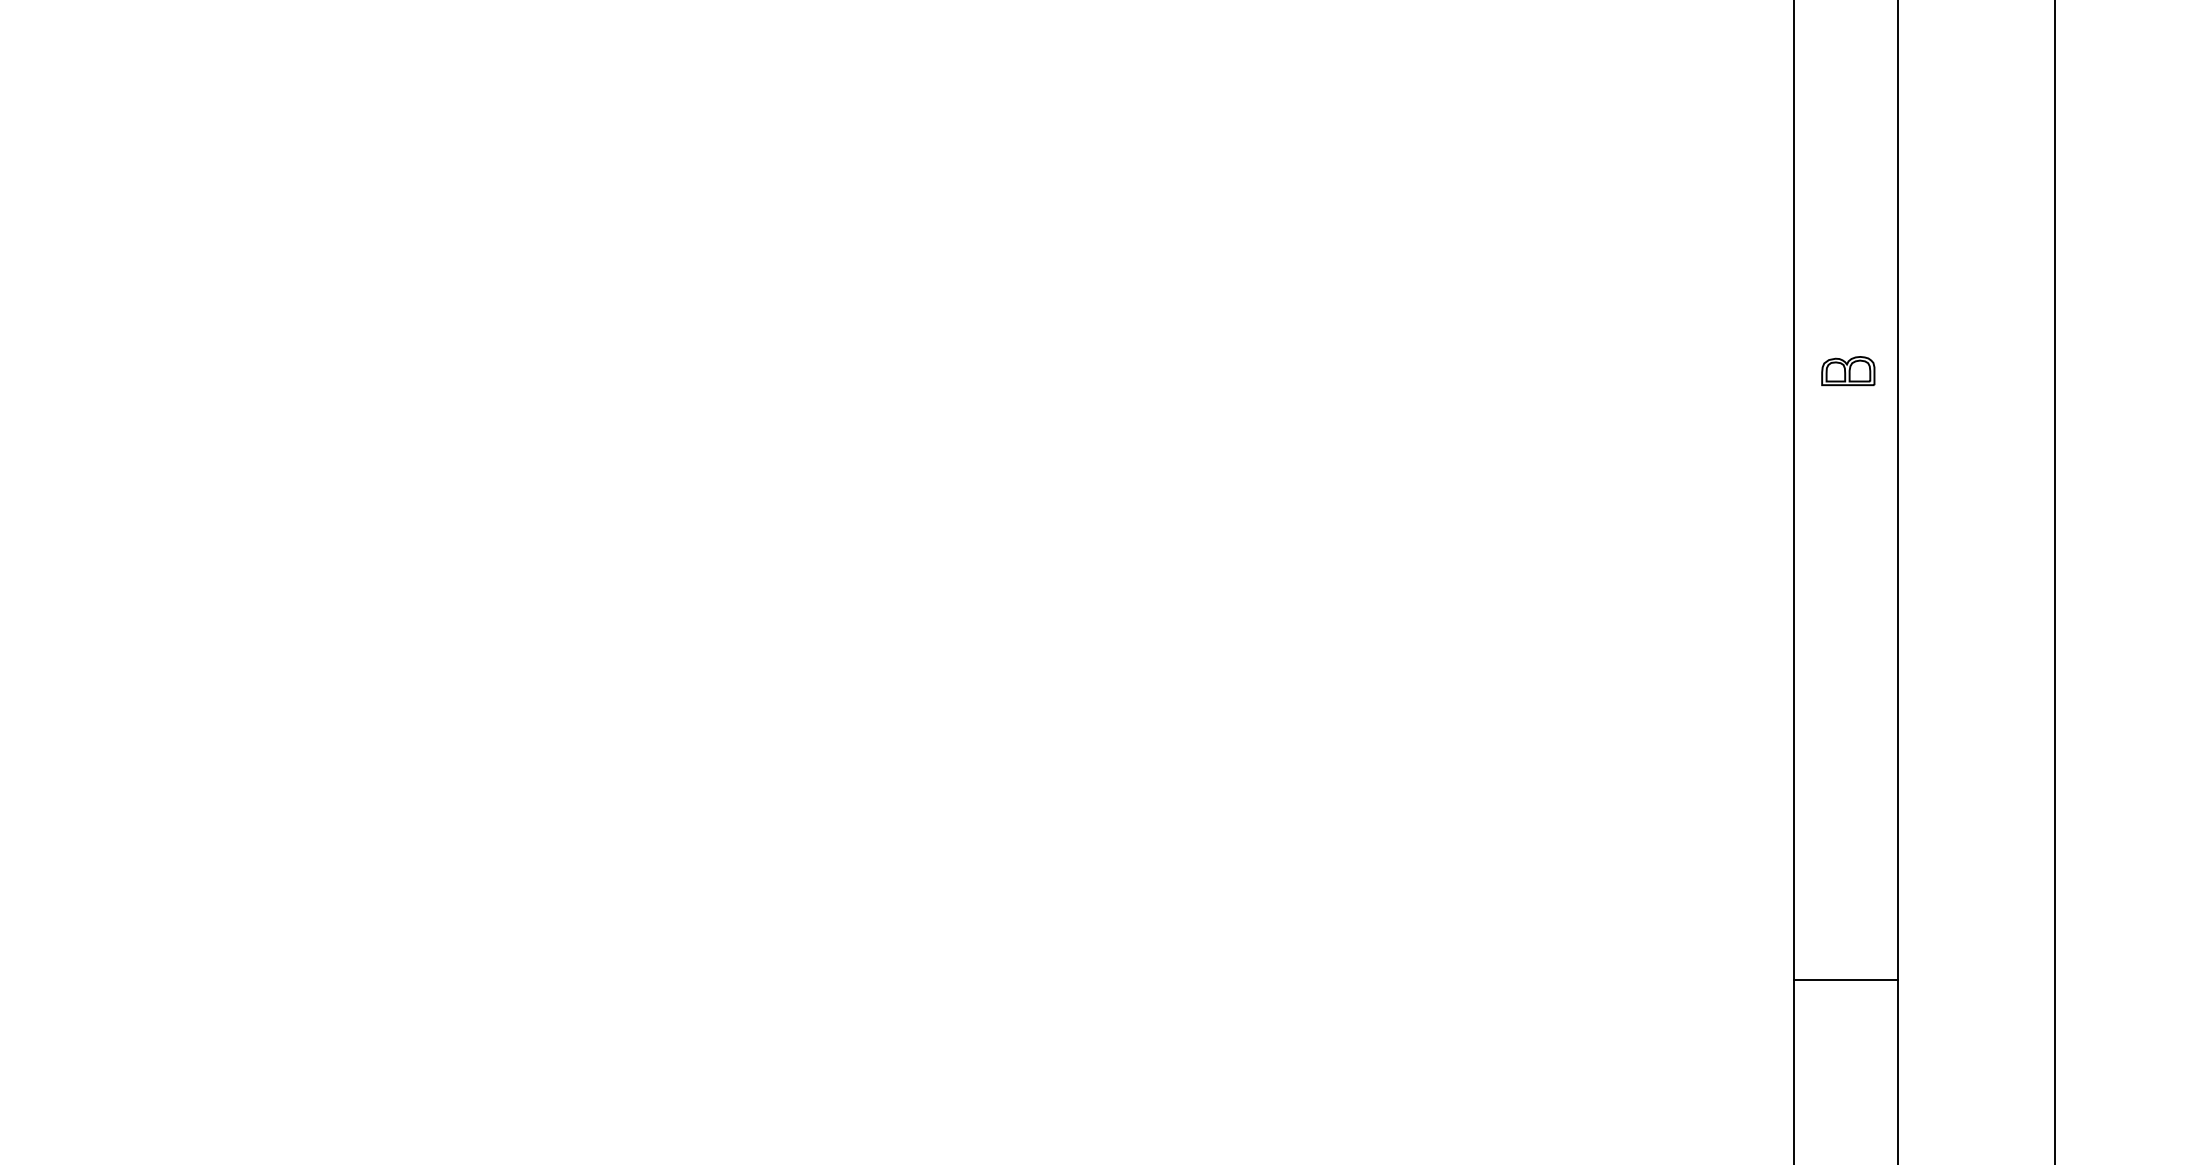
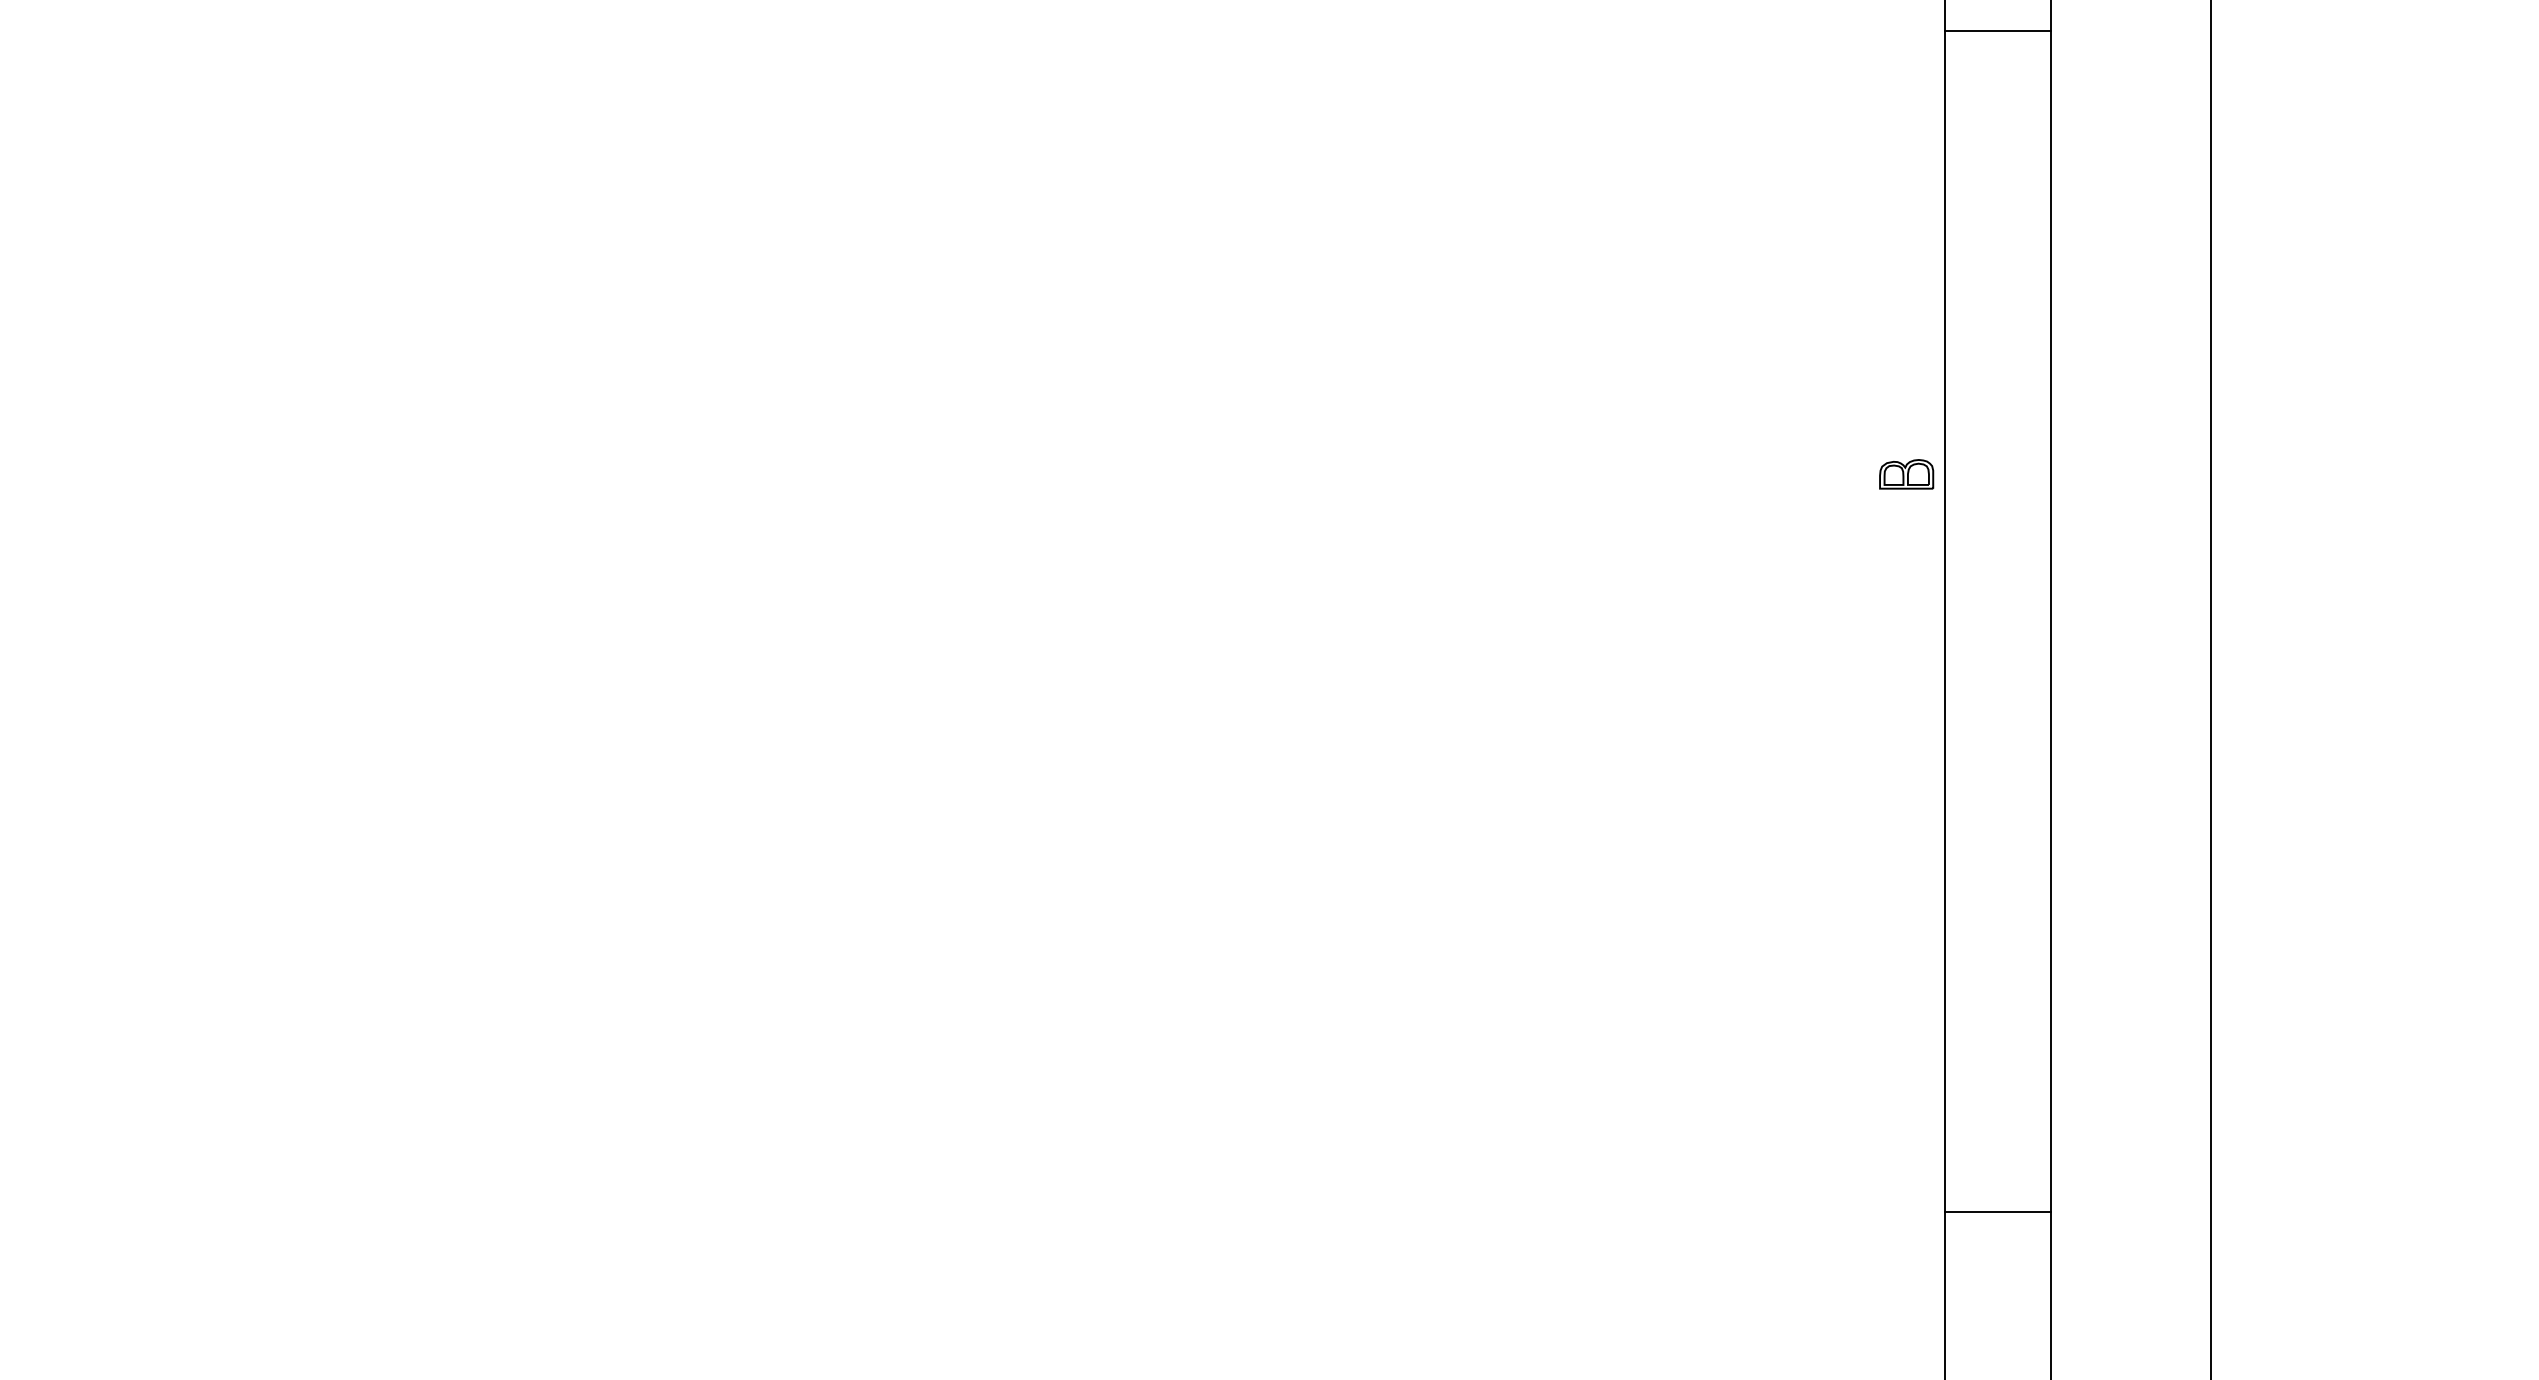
part: (1848, 371) -> (1906, 474), moved
line: (1846, 980) -> (1998, 1212), moved

